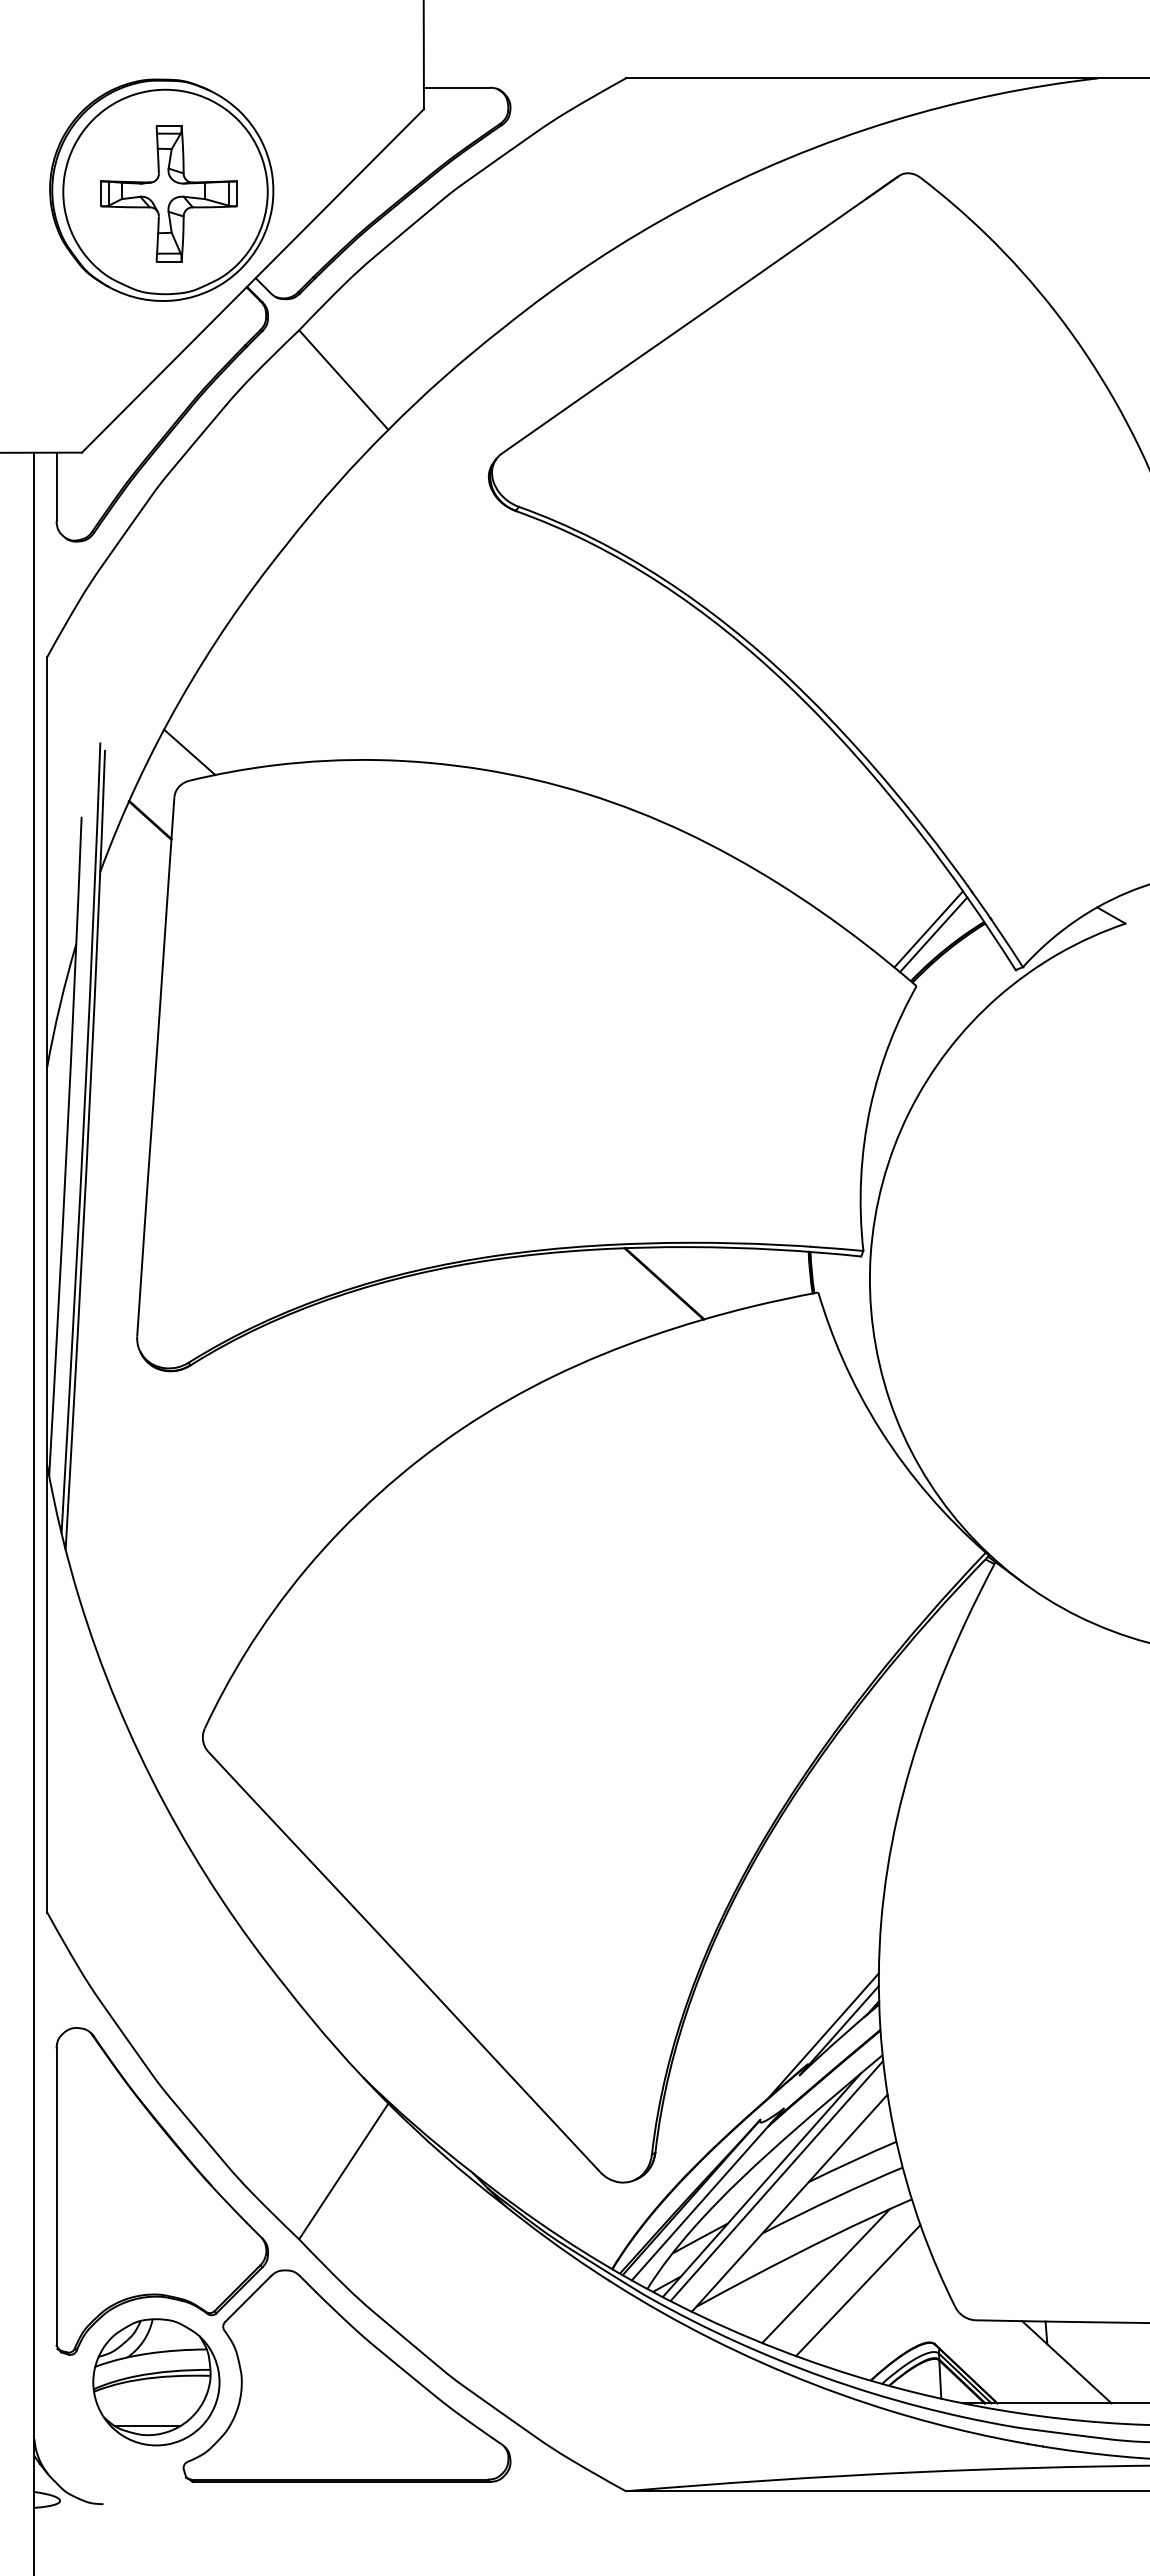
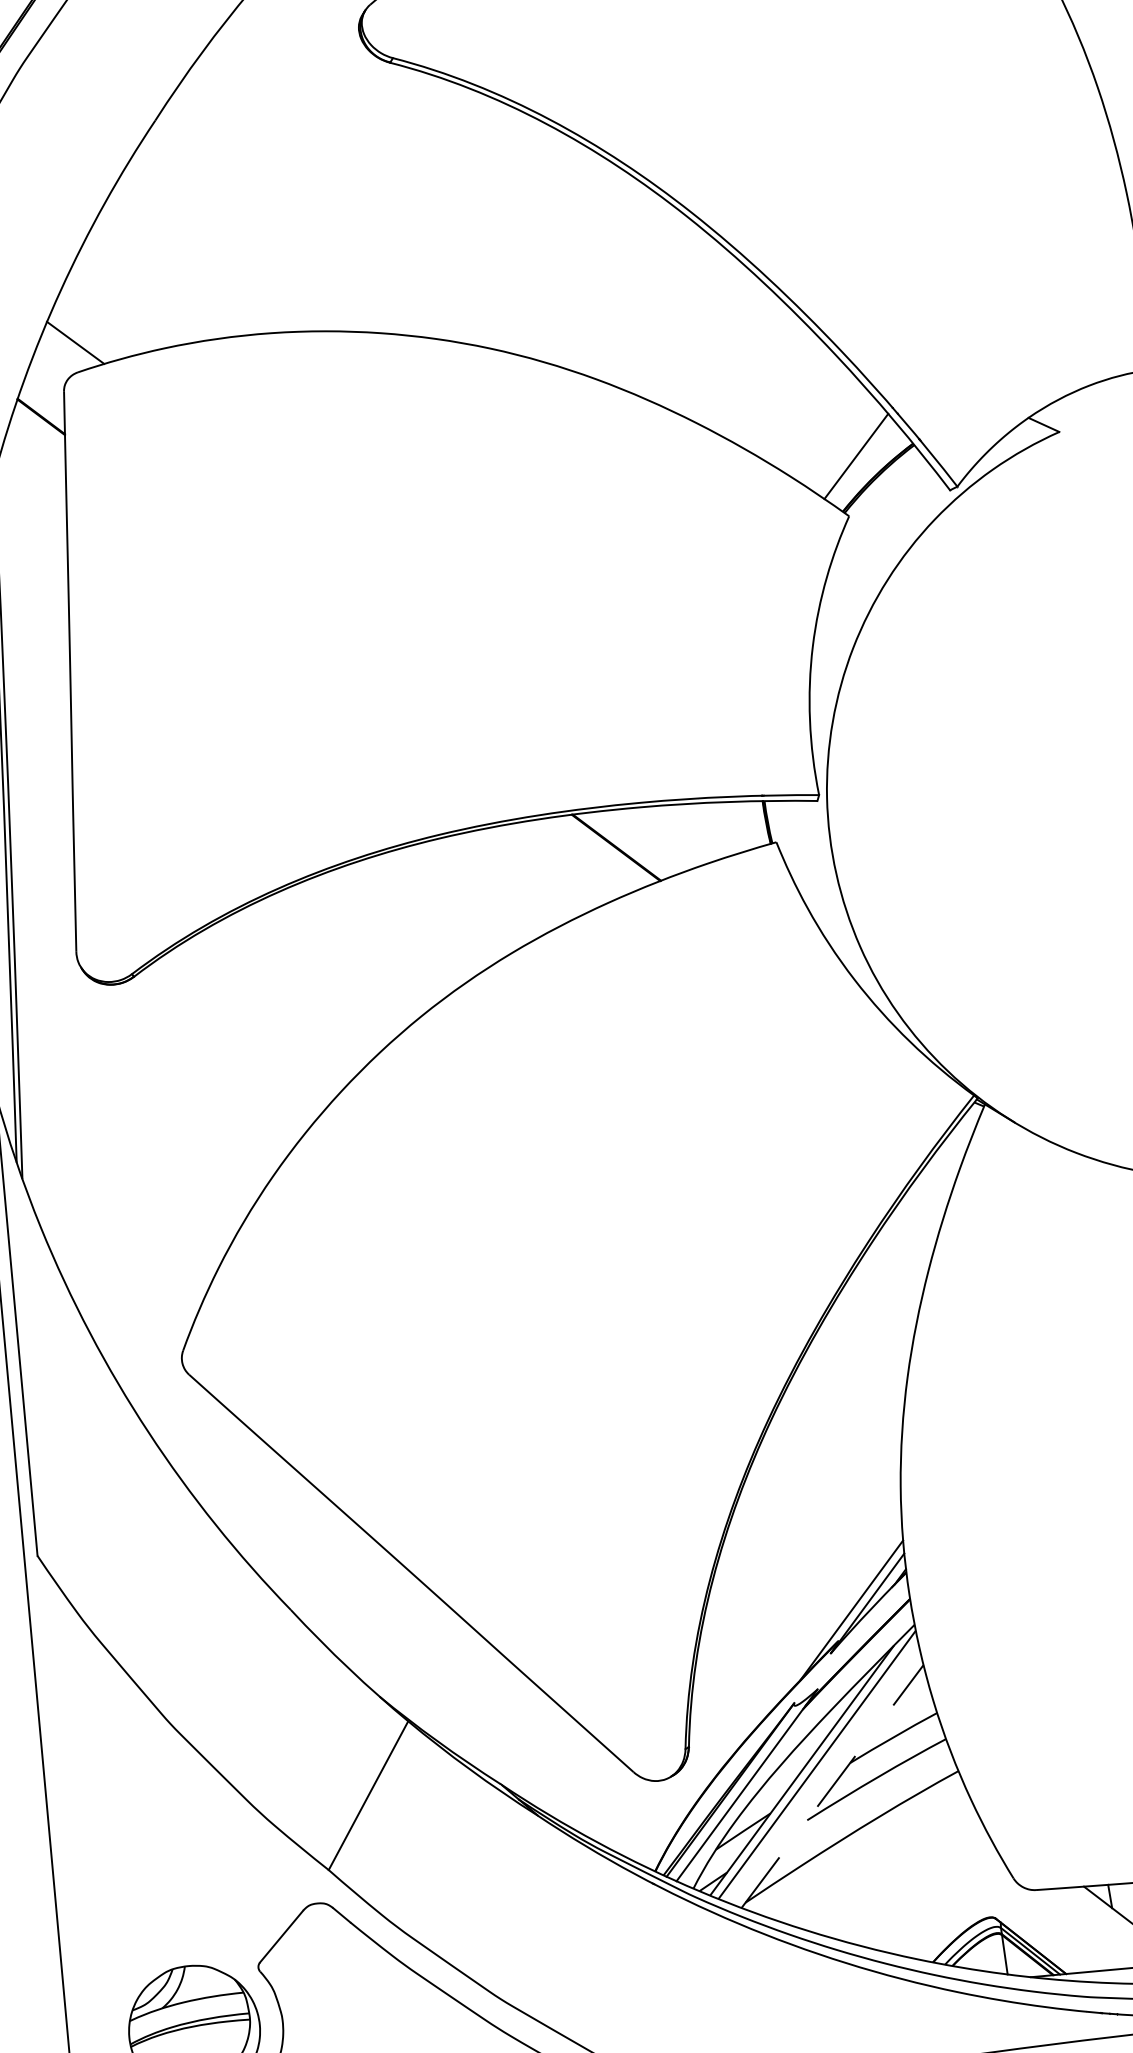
line: (933, 934) -> (861, 461), removed
part: (161, 2191) -> (181, 1833), removed
line: (790, 2202) -> (833, 1785), solid -> dashed
line: (826, 2275) -> (877, 1857), removed
line: (858, 2290) -> (911, 1870), removed

